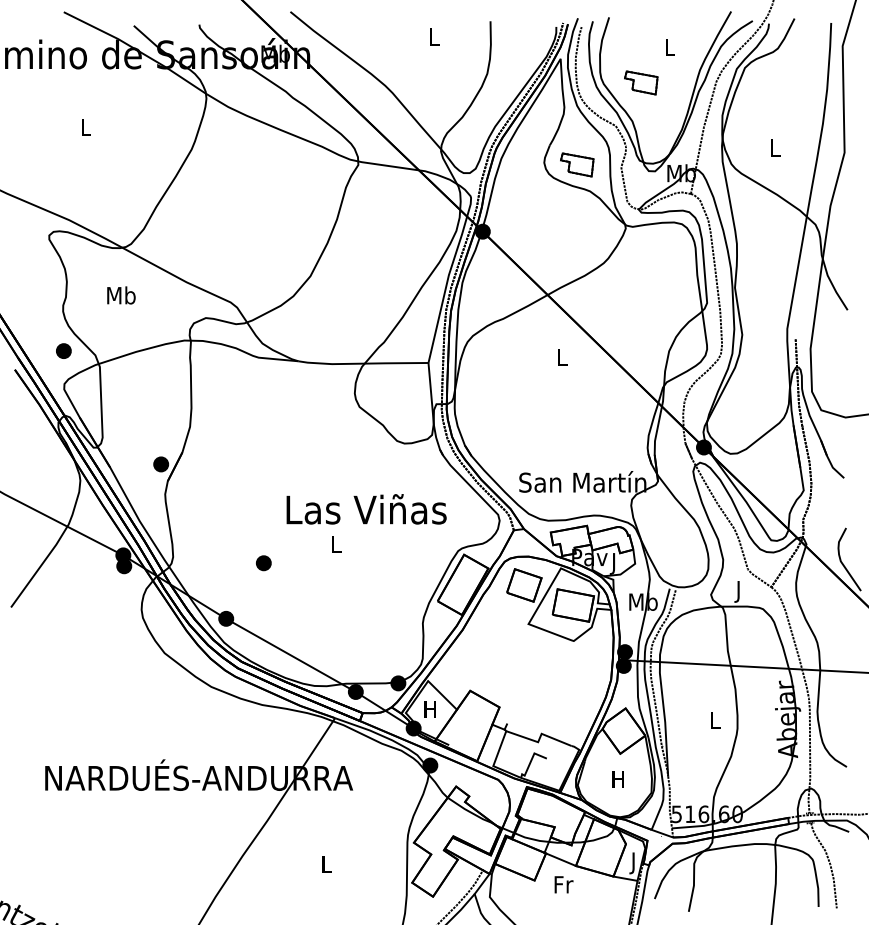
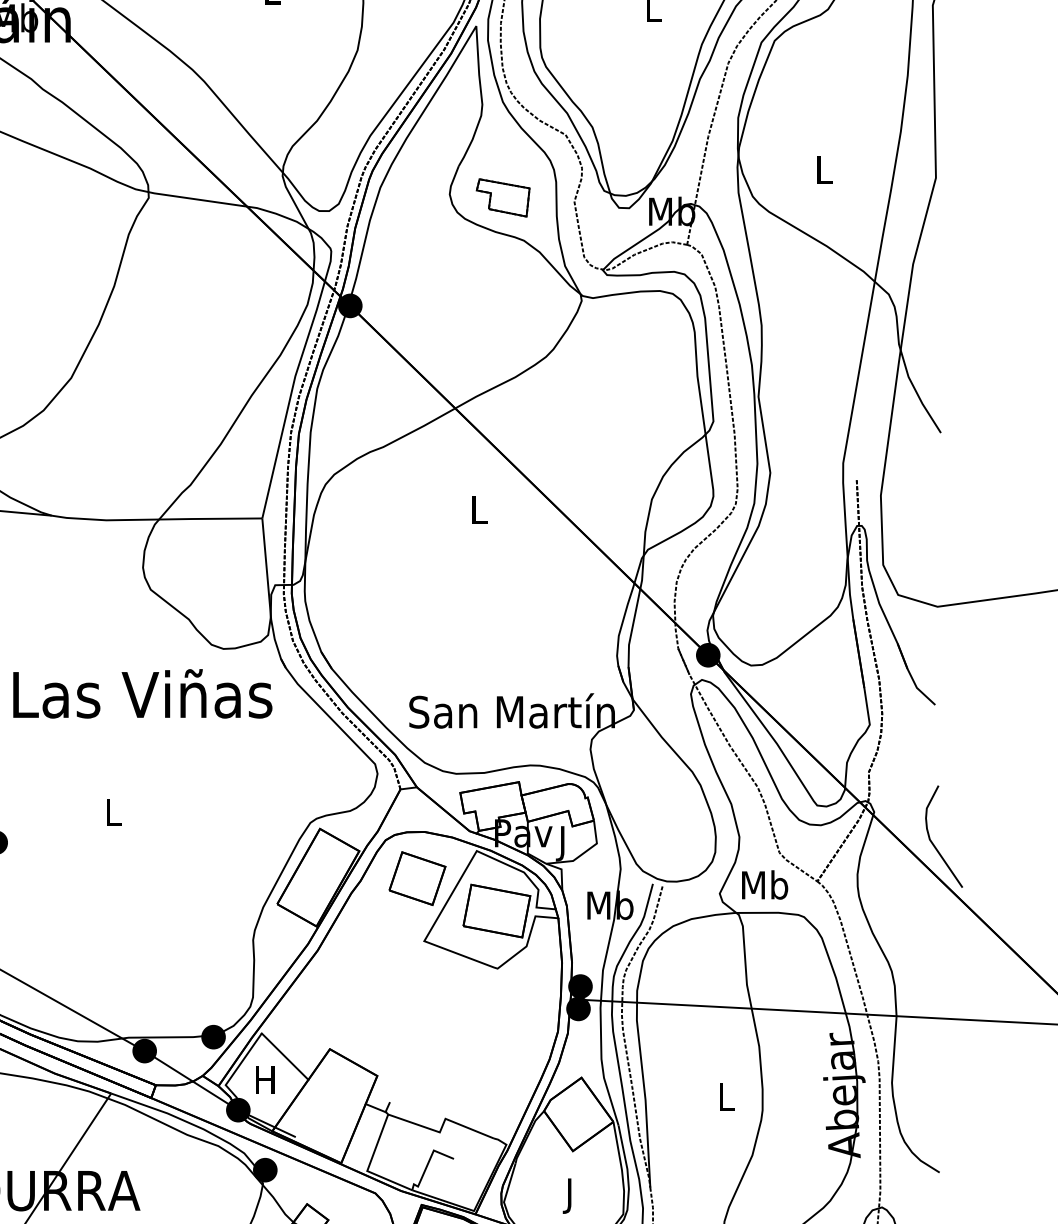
part: (641, 82) -> (607, 64), removed
text: (366, 509) -> (142, 694), moved
text: (738, 591) -> (764, 888), J -> Mb
text: (617, 781) -> (568, 1195), H -> J

